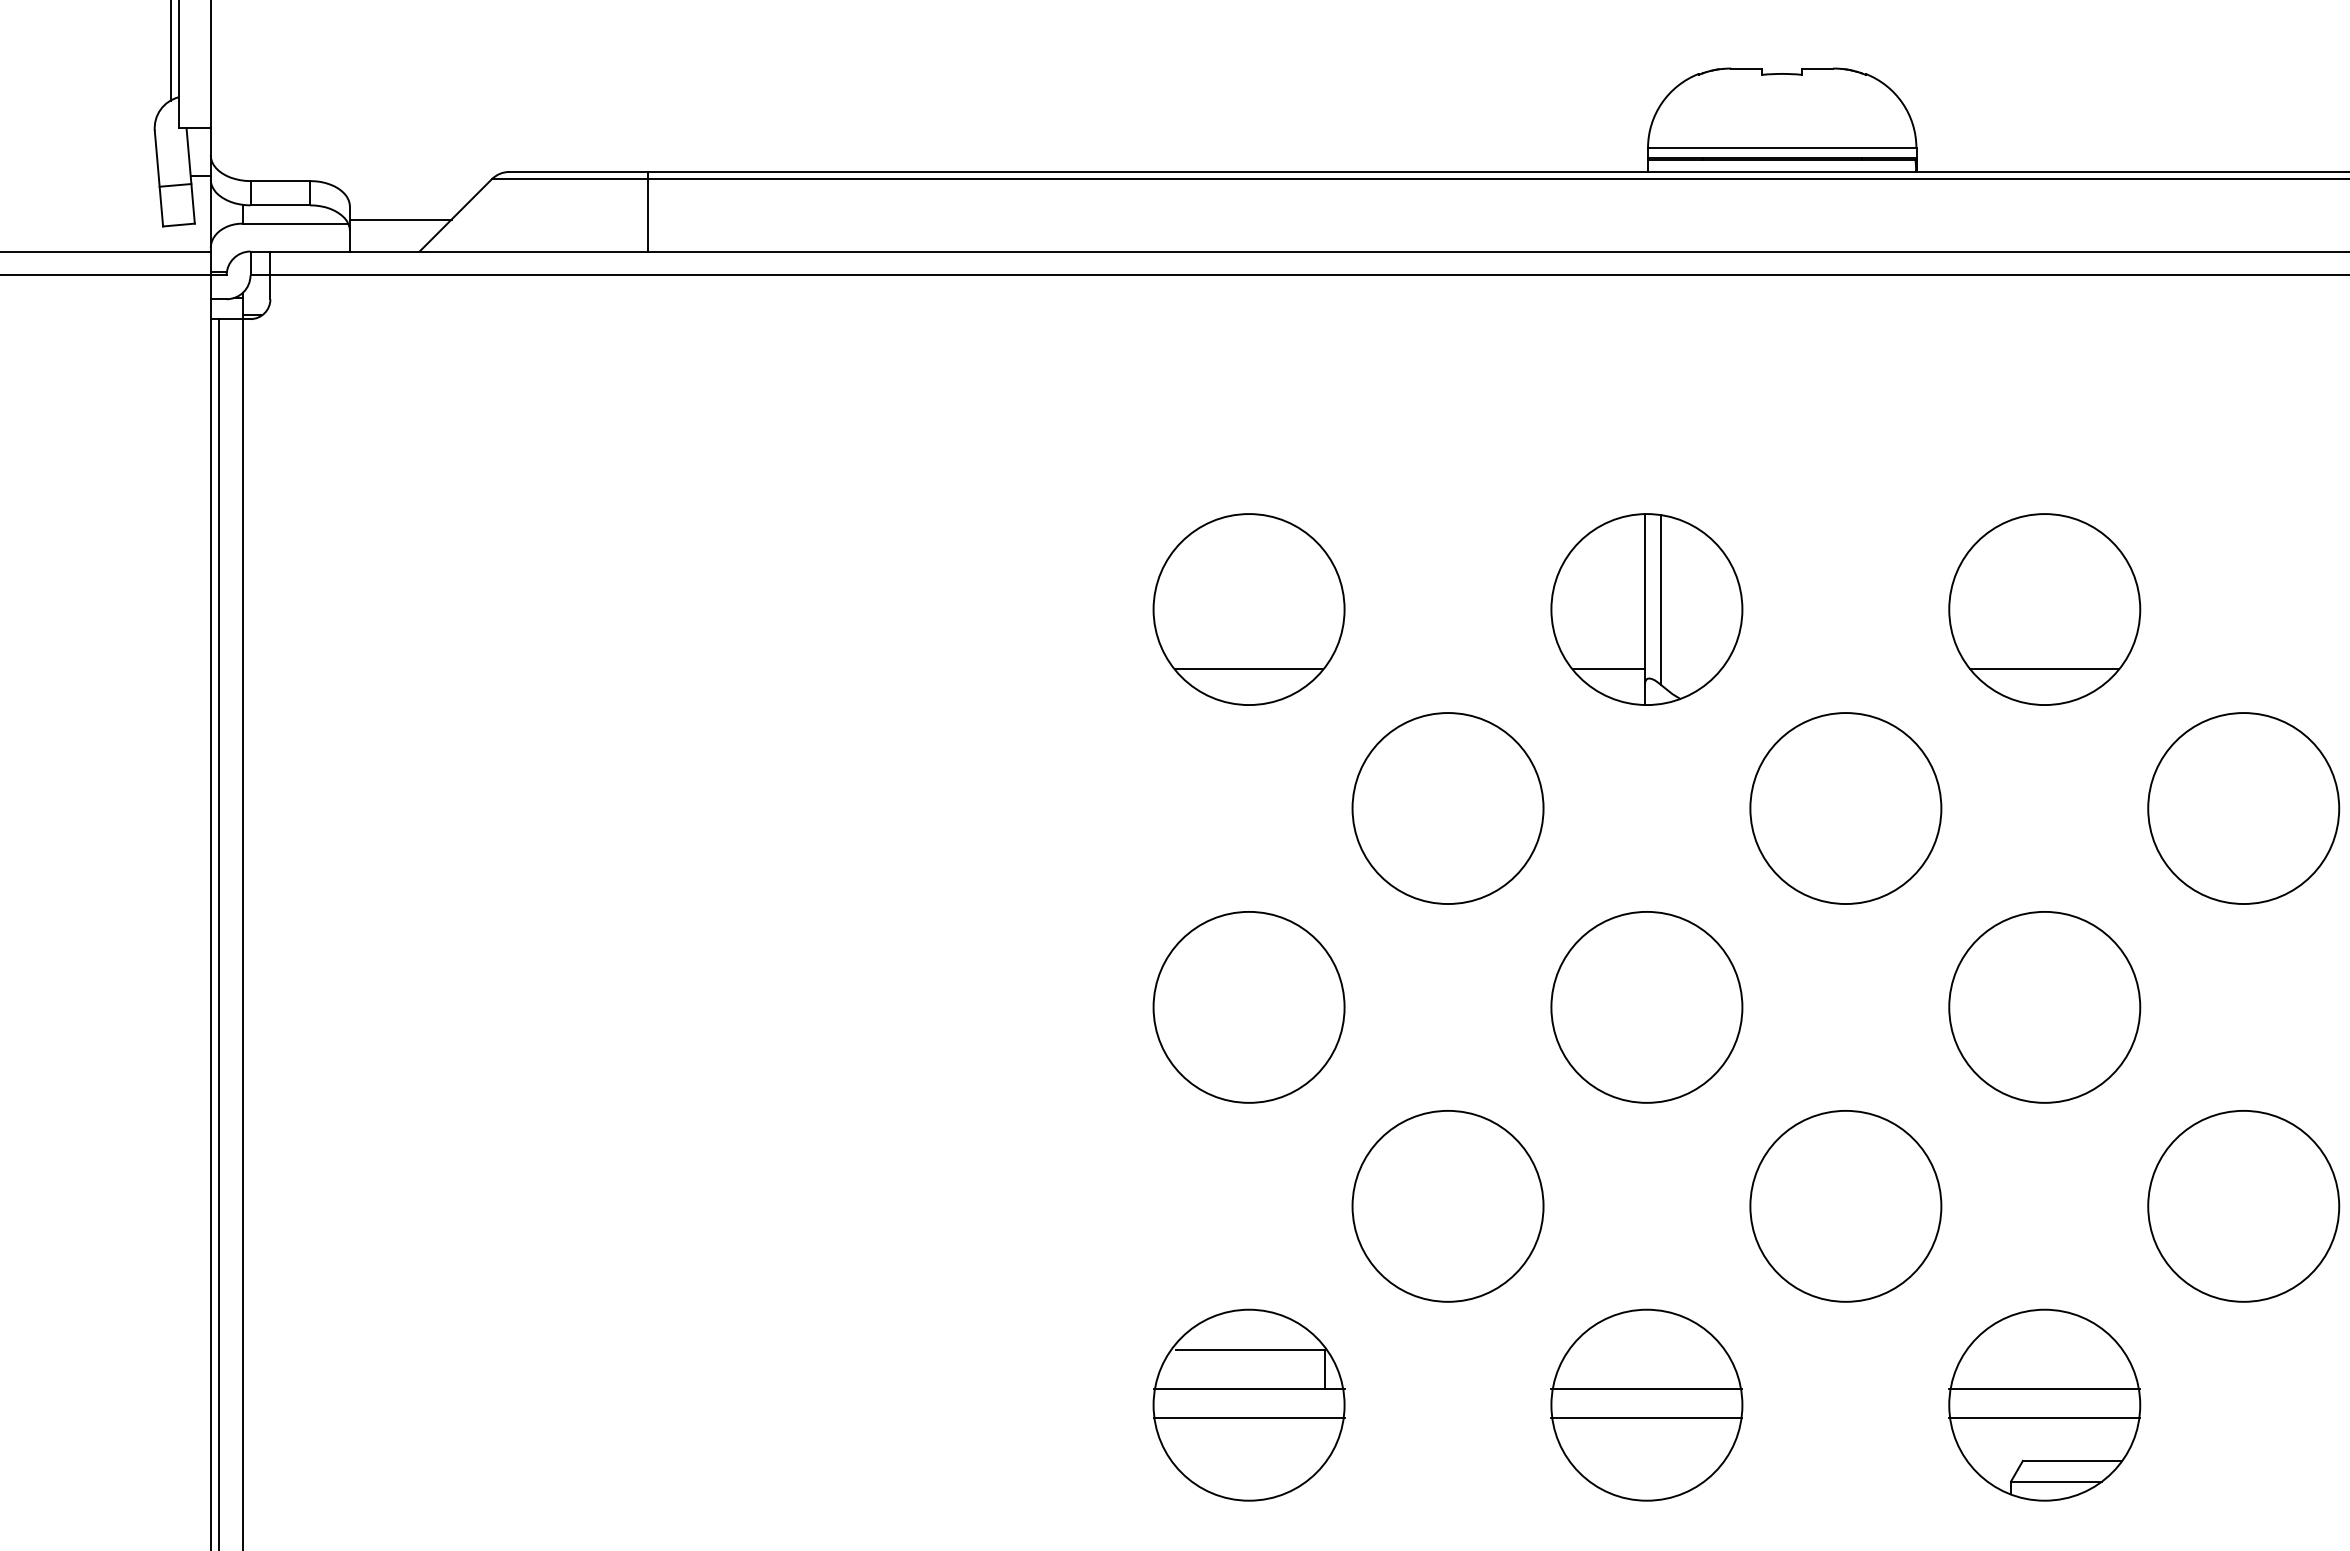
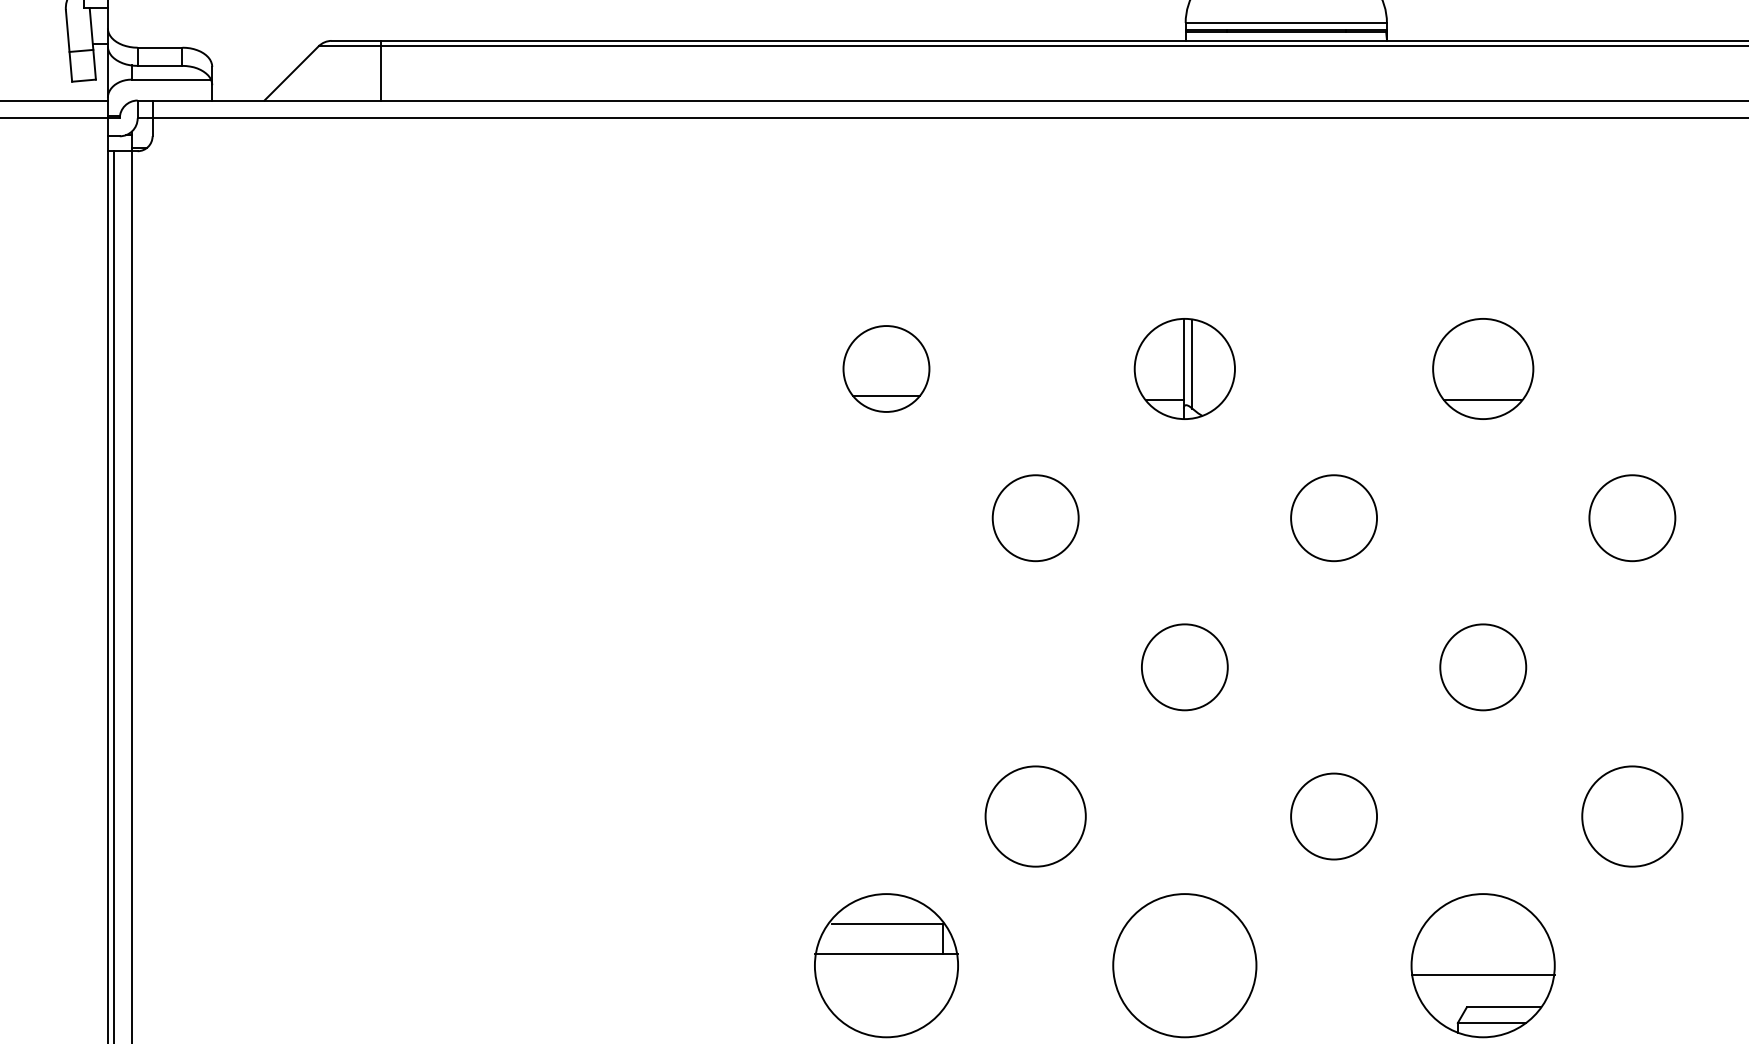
line: (648, 211) -> (380, 70), moved
line: (400, 219) -> (250, 76), removed
part: (1248, 609) -> (886, 368), size x0.6
part: (1646, 609) -> (1184, 368), size x0.7
part: (2044, 609) -> (1482, 368), size x0.7
circle: (1447, 808) -> (1035, 518), size x0.6
circle: (1845, 808) -> (1333, 518), size x0.6
circle: (2243, 808) -> (1632, 518), size x0.6
circle: (1646, 1006) -> (1184, 666), size x0.6
circle: (1248, 1007) -> (886, 667), removed
circle: (2044, 1007) -> (1482, 667), size x0.6
circle: (1447, 1205) -> (1035, 815), size x0.7
circle: (1845, 1205) -> (1333, 815), size x0.6
circle: (2243, 1205) -> (1632, 815), size x0.7
line: (1646, 1389) -> (1184, 953), removed
line: (2044, 1389) -> (1482, 953), removed
line: (1248, 1417) -> (886, 974), removed
line: (1646, 1417) -> (1184, 974), removed

